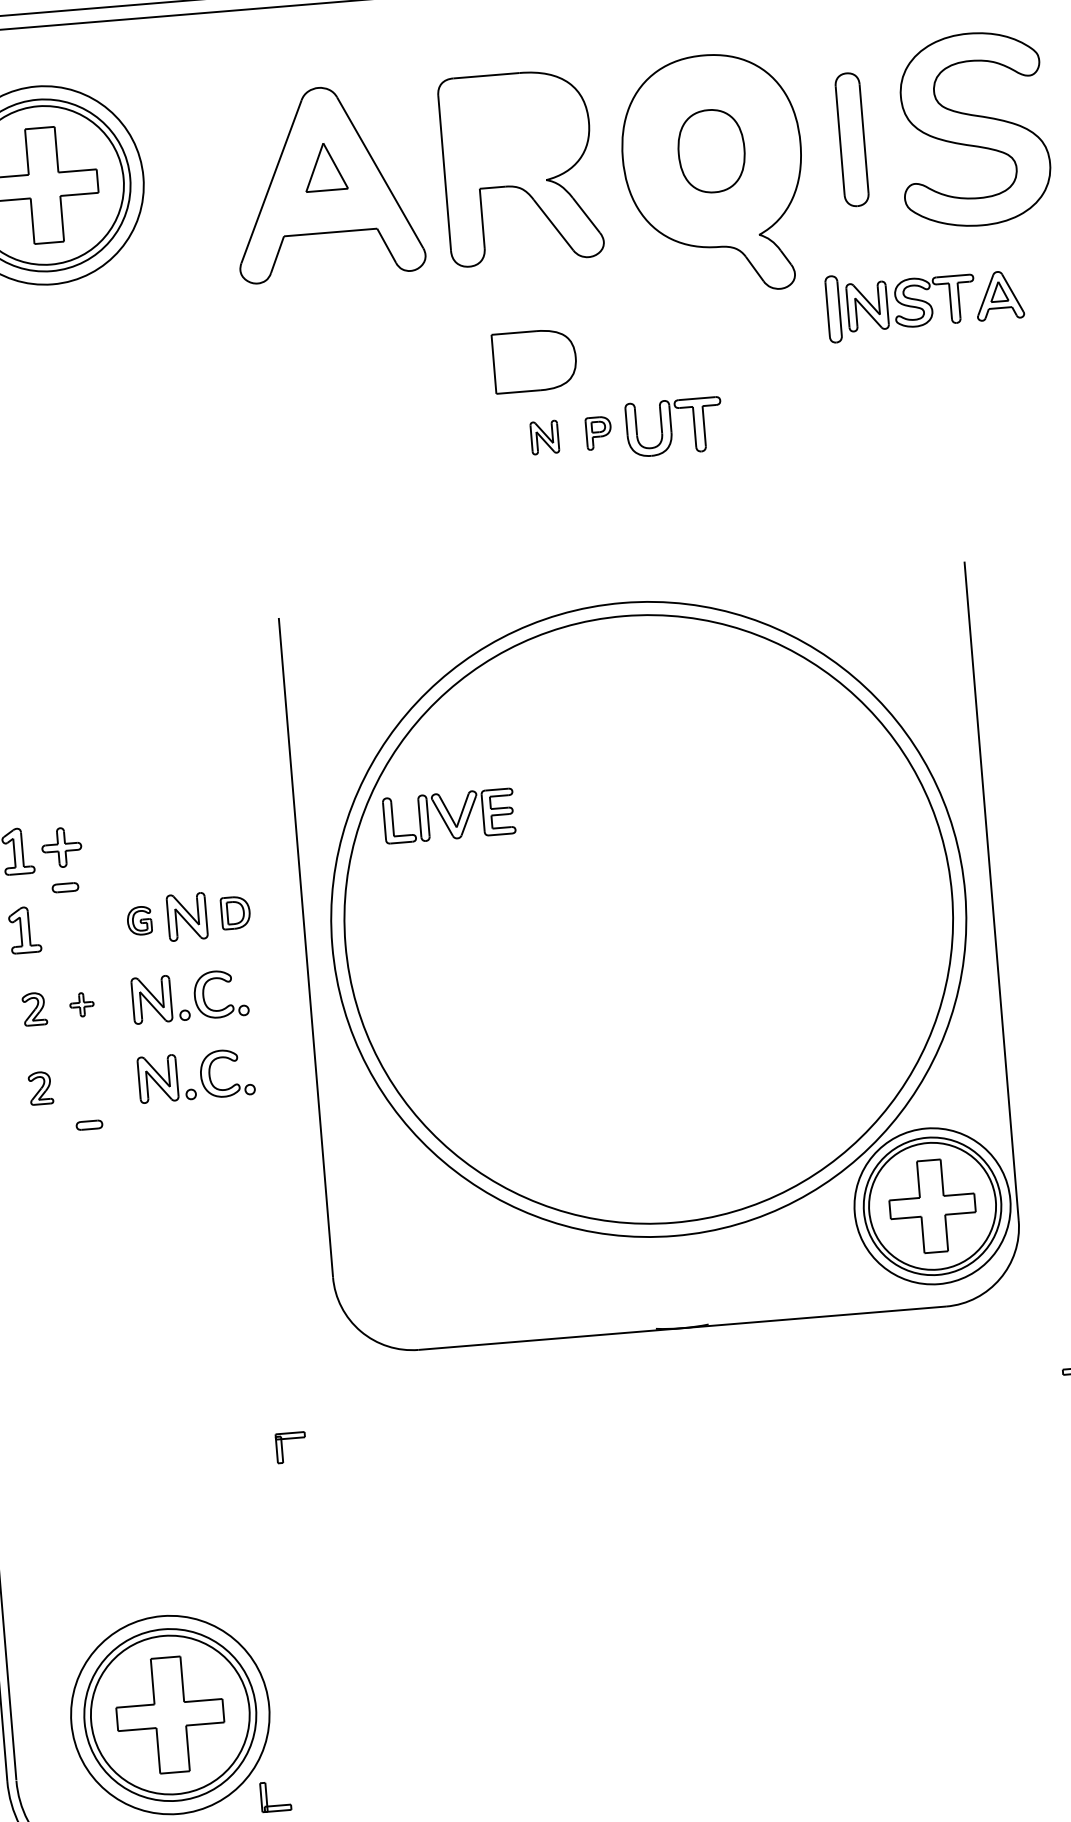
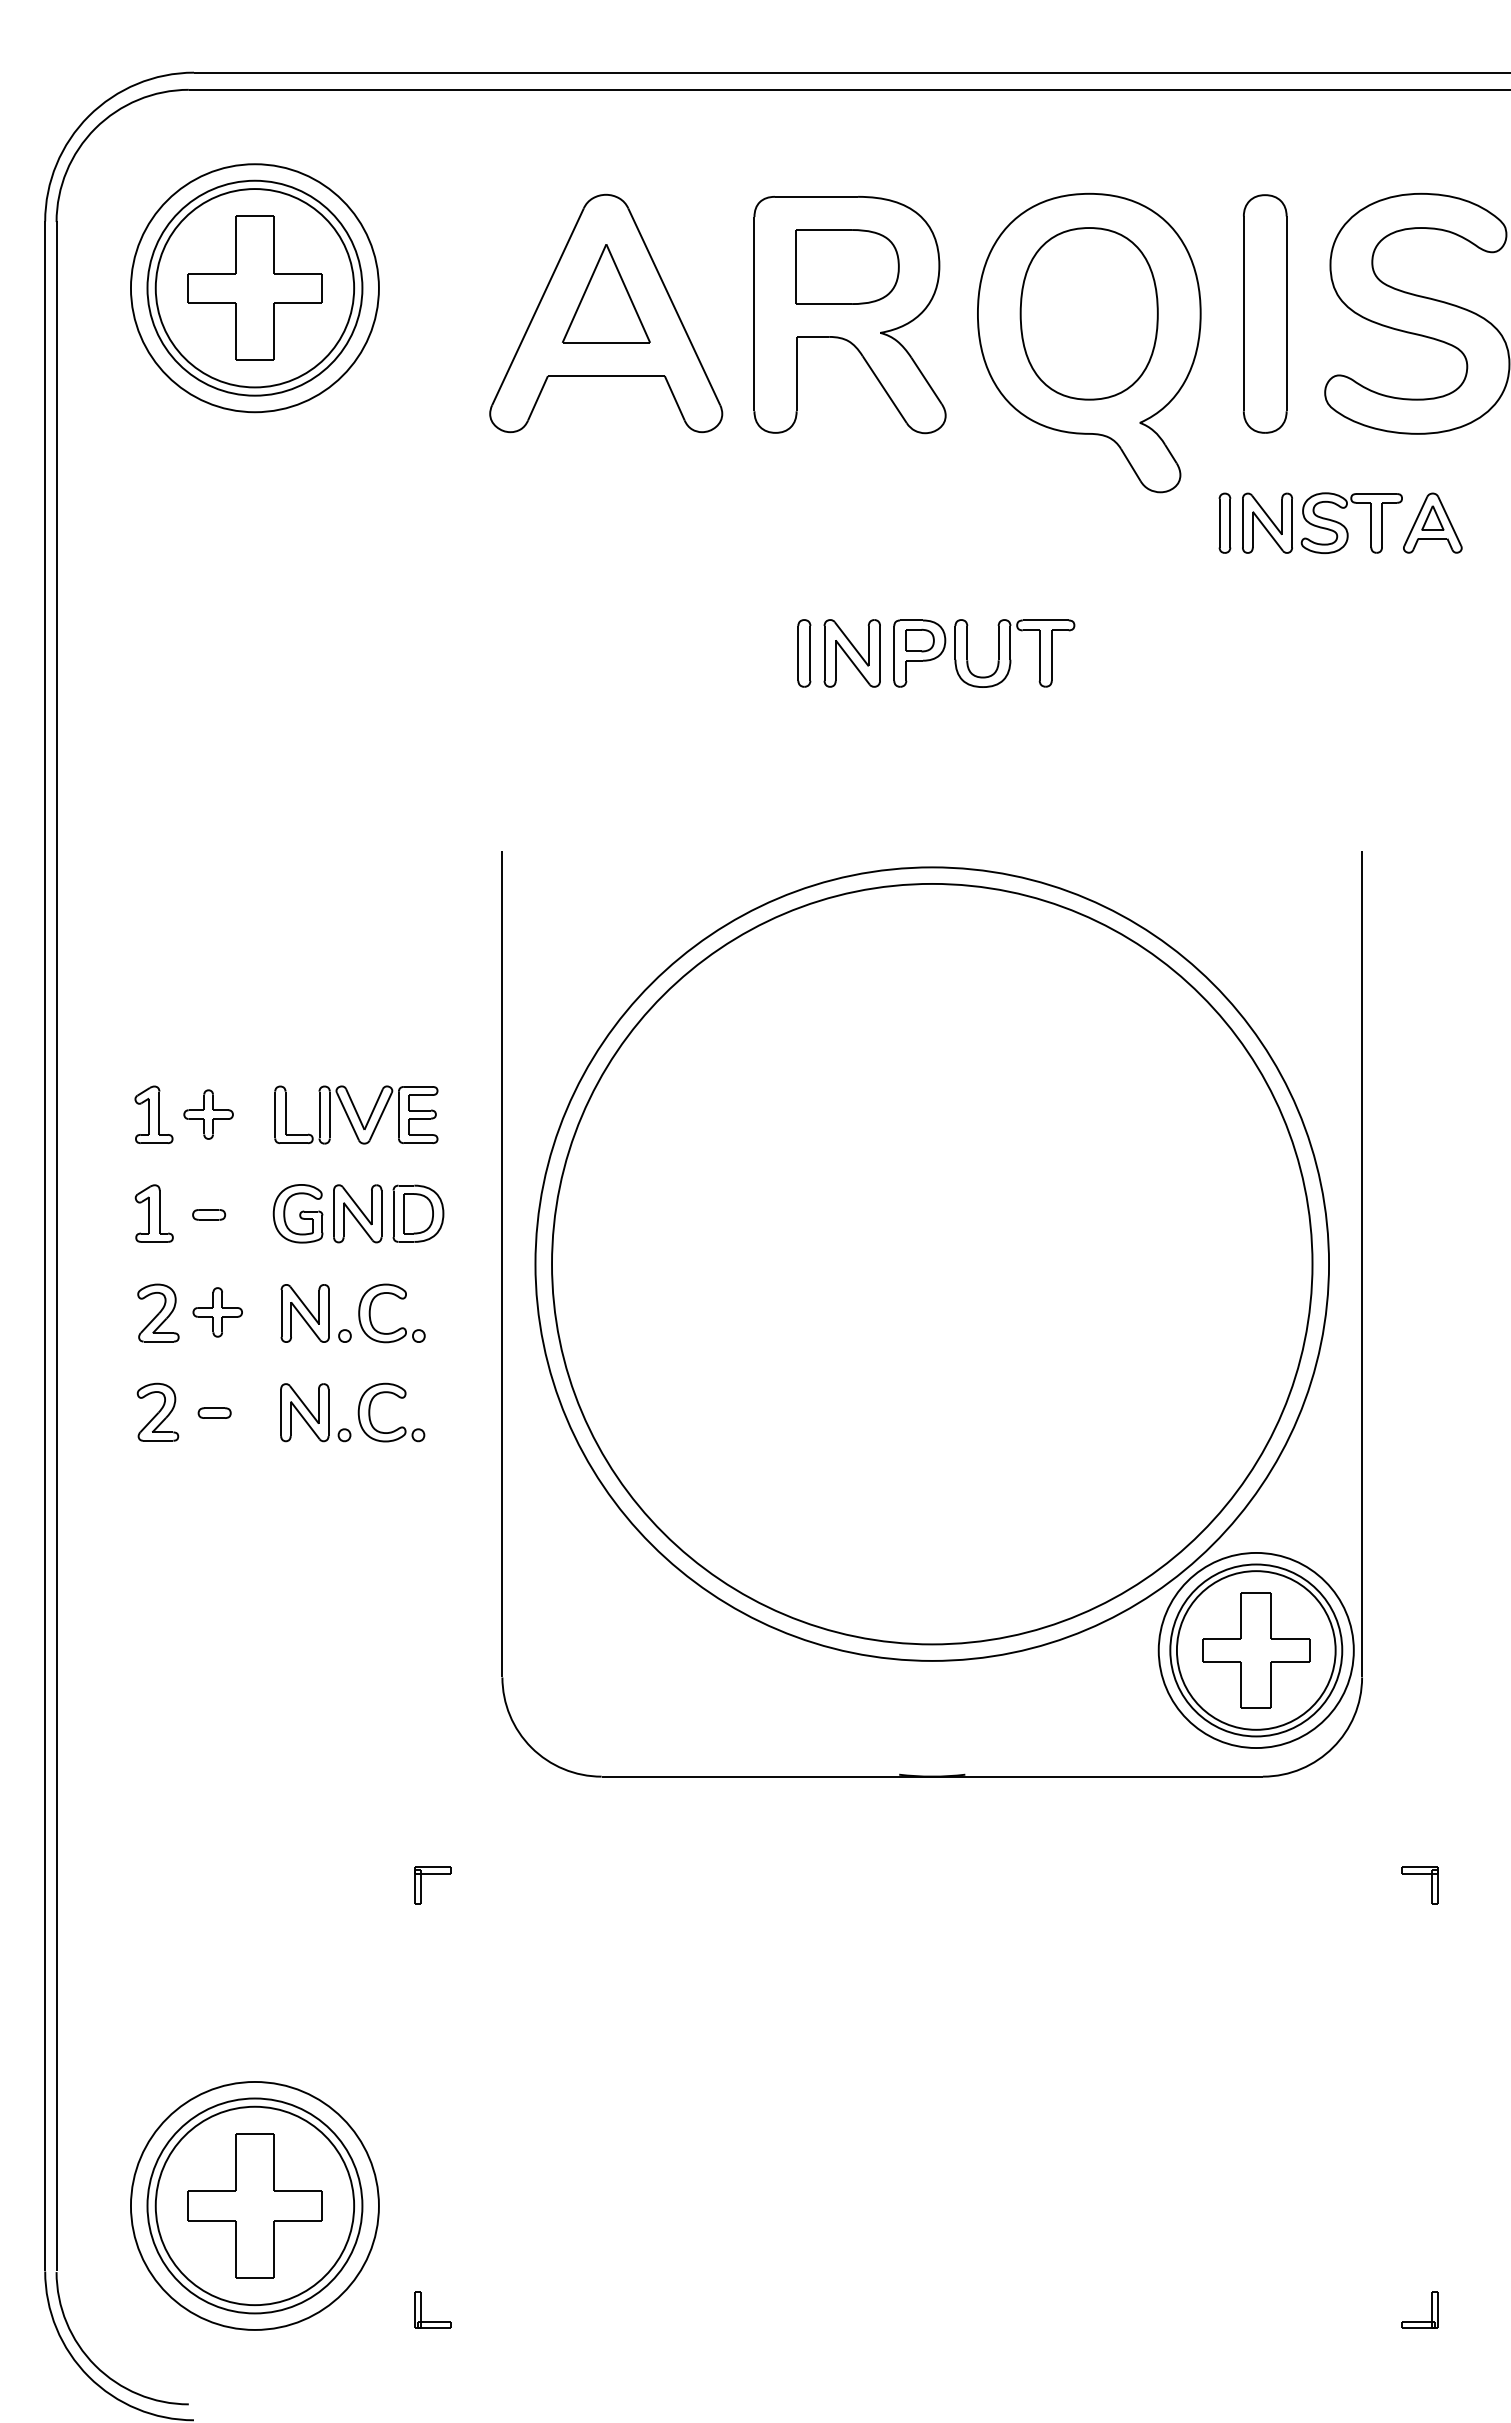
part: (852, 139) -> (1265, 313), size x1.43
part: (711, 150) -> (1088, 313), size x1.67
part: (325, 166) -> (606, 293), size x1.67
part: (833, 308) -> (1224, 522), size x0.71
part: (534, 360) -> (847, 266), moved
part: (598, 433) -> (919, 653), size x1.67
part: (544, 437) -> (851, 653), size x1.67
part: (506, 440) -> (804, 653), added
part: (449, 815) -> (356, 1114), moved
part: (65, 887) -> (209, 1214), moved
part: (235, 912) -> (418, 1213), size x1.43
part: (139, 920) -> (297, 1213), size x1.67
part: (81, 1004) -> (217, 1312), size x1.67
part: (34, 1008) -> (158, 1312), size x1.43
part: (40, 1087) -> (157, 1411), size x1.43
part: (89, 1124) -> (214, 1412), moved
part: (266, 1796) -> (421, 2309), moved

